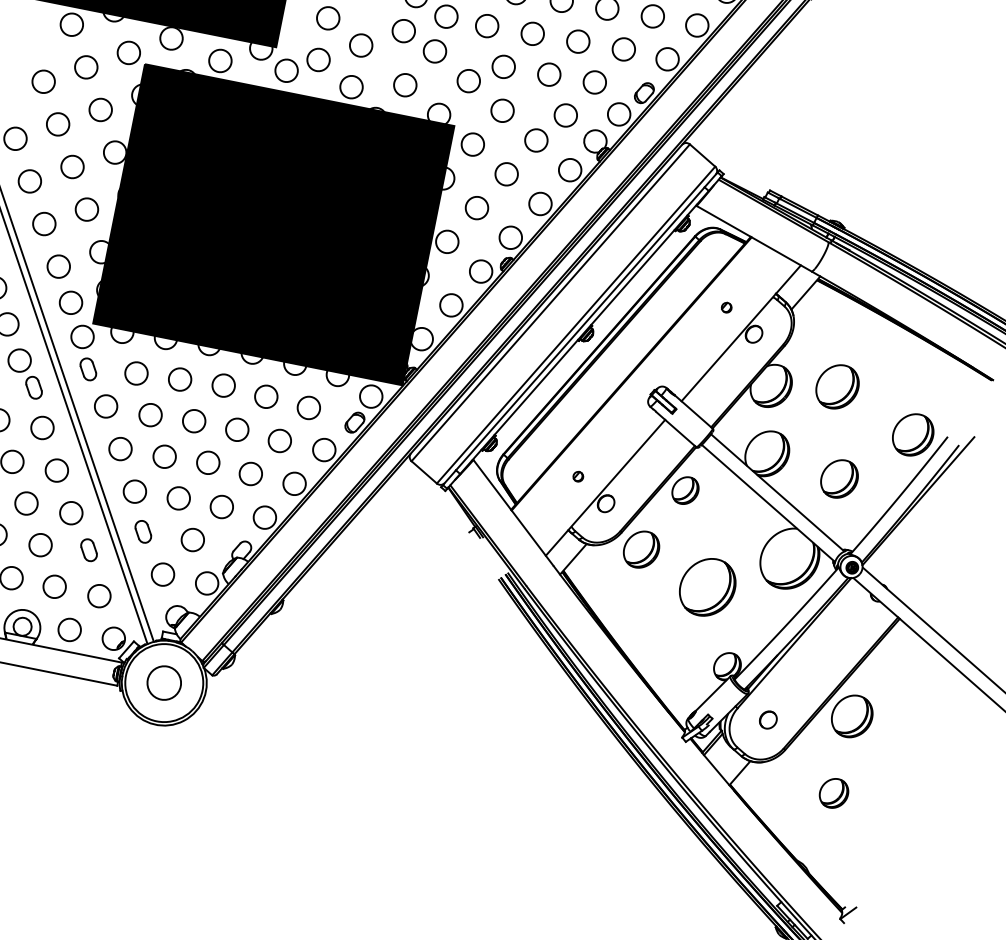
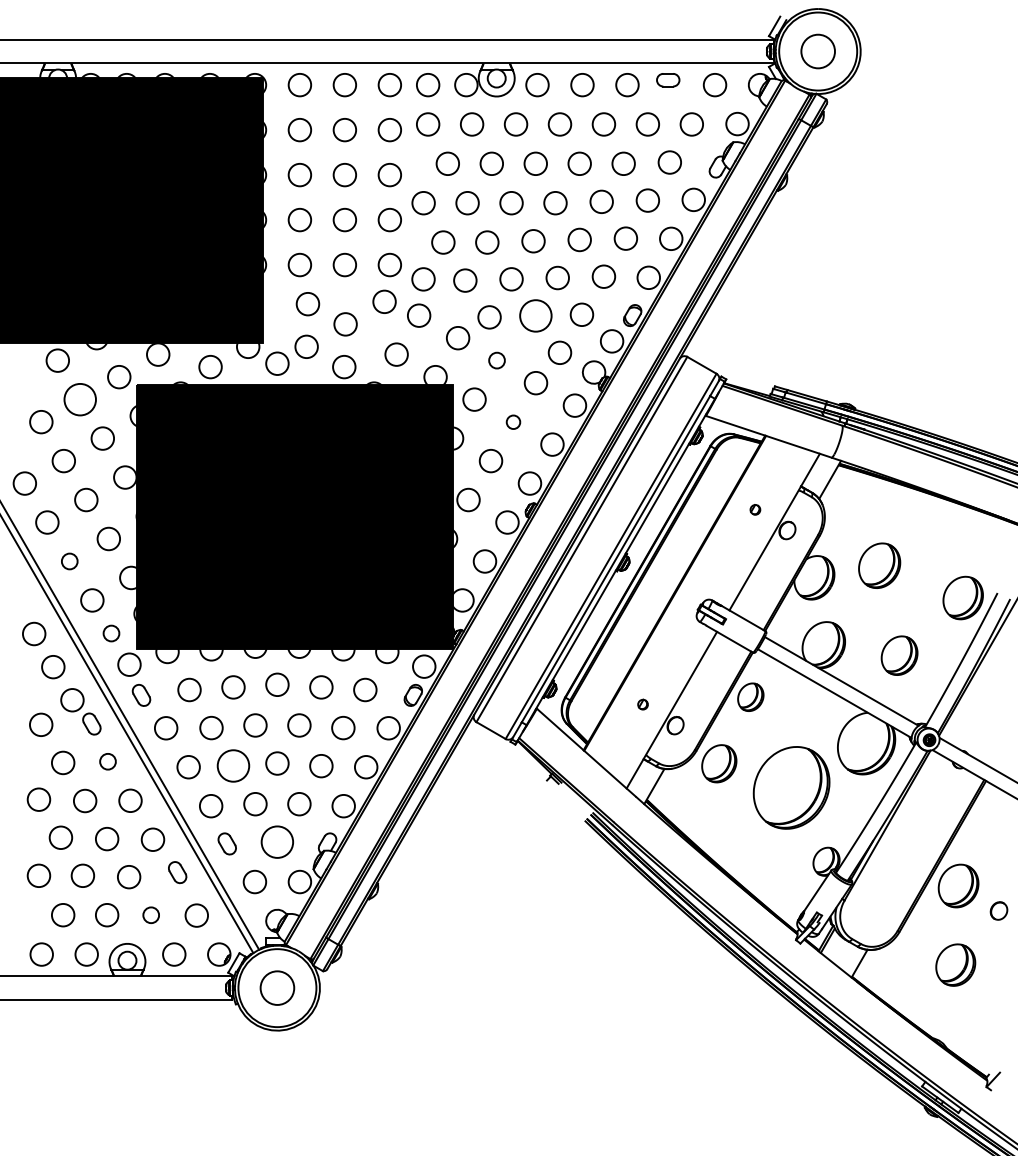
circle: (86, 67) -> (80, 399), size x1.4
circle: (548, 75) -> (535, 316), size x1.4
circle: (502, 110) -> (496, 360), size x0.7
circle: (506, 174) -> (513, 422), size x0.6
circle: (43, 223) -> (69, 561), size x0.7
circle: (71, 302) -> (111, 633), size x0.7
circle: (42, 427) -> (107, 761), size x0.7
circle: (164, 457) -> (233, 766), size x1.4
circle: (192, 540) -> (277, 842), size x1.4
circle: (55, 587) -> (151, 915), size x0.7
part: (707, 587) -> (791, 787), size x1.4
part: (767, 719) -> (998, 910), moved
part: (833, 792) -> (955, 964), size x1.4

